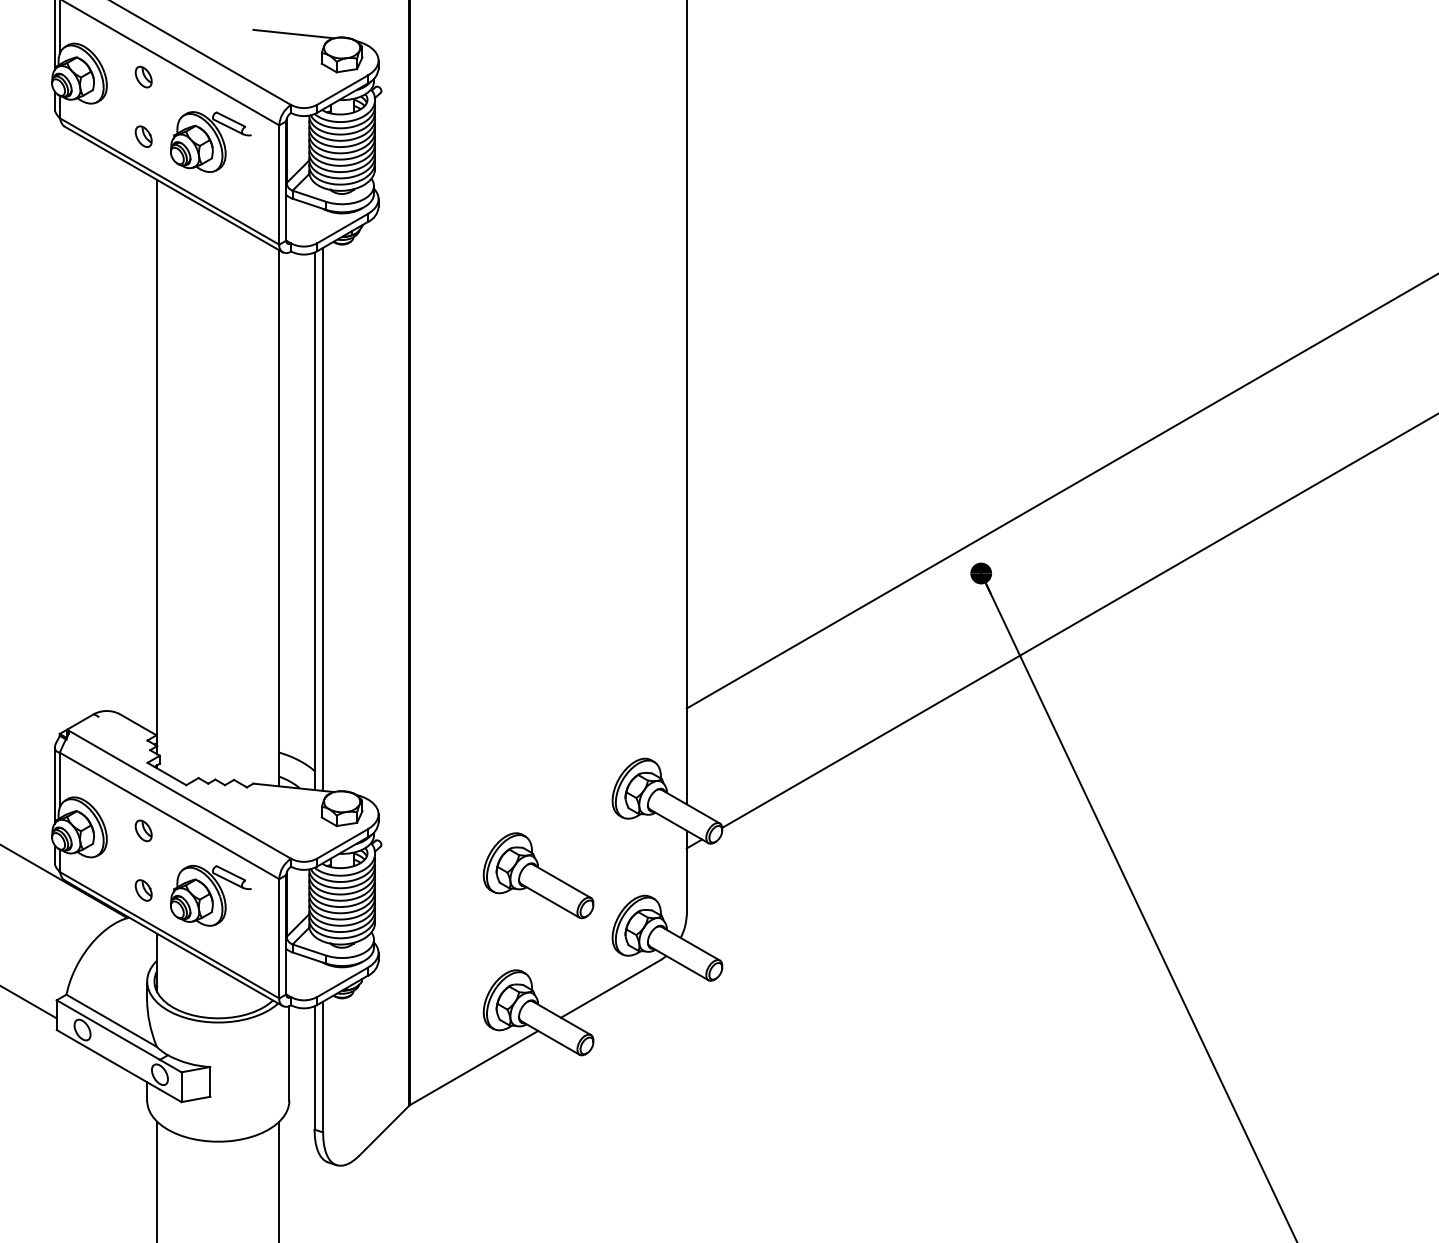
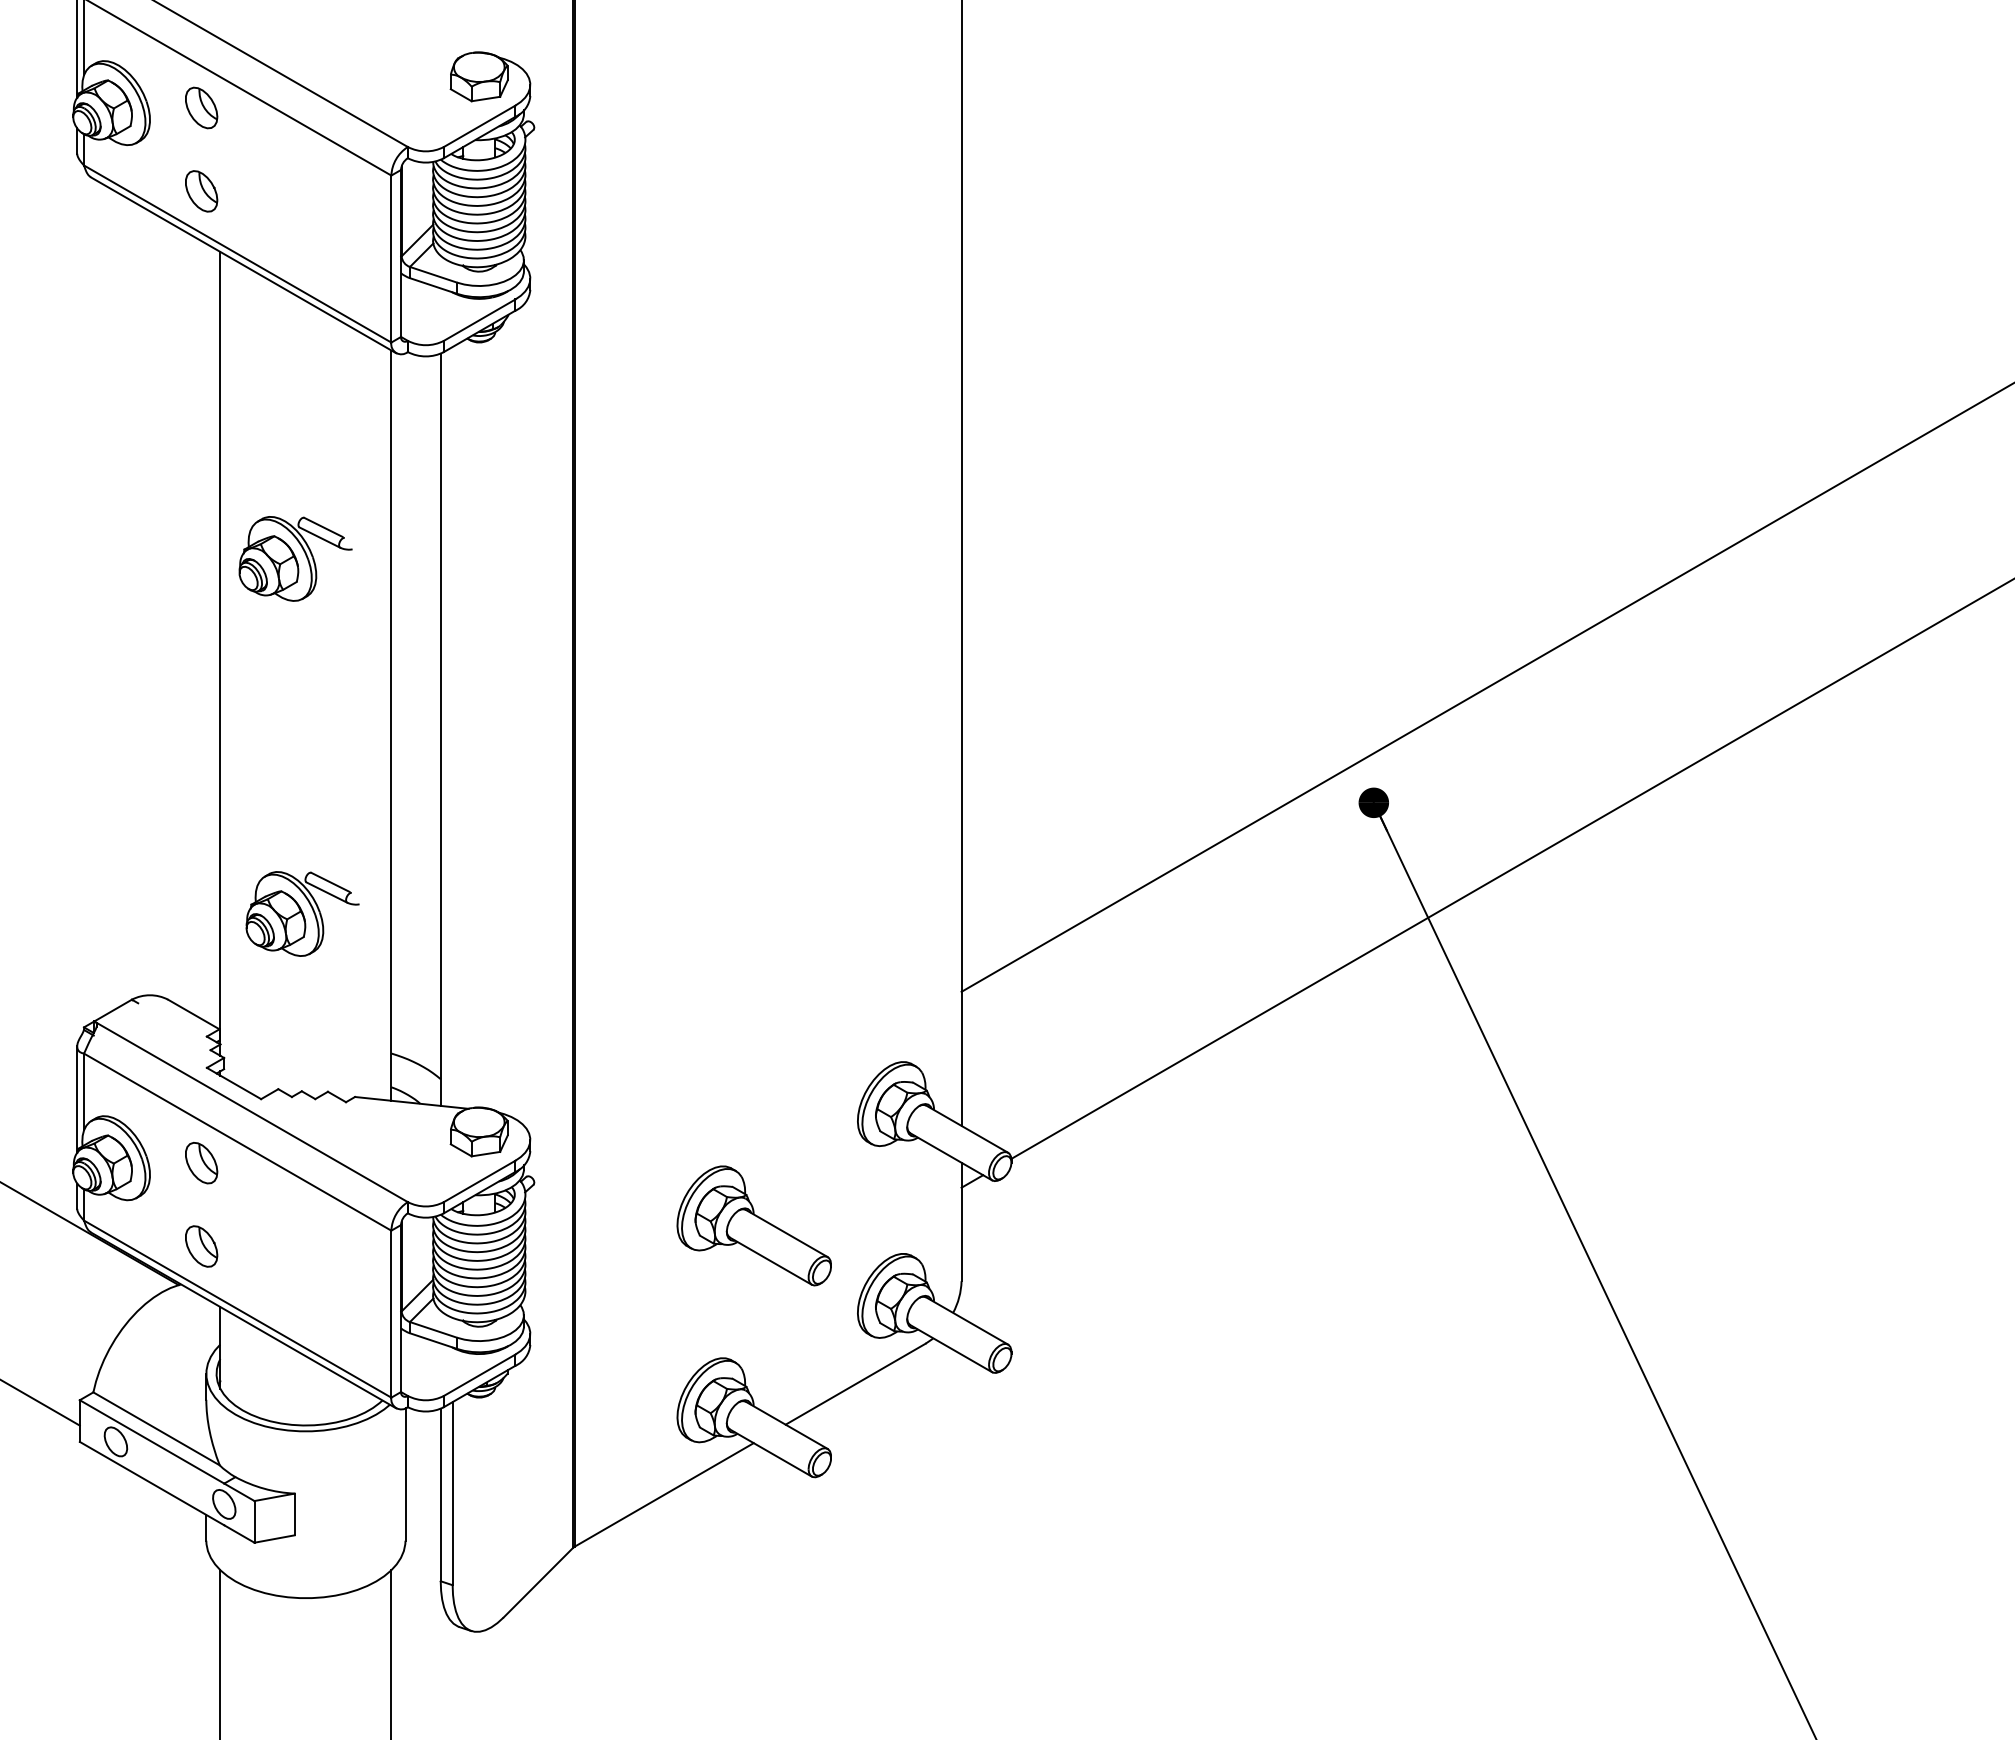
line: (293, 33) -> (411, 47), removed
part: (143, 76) -> (201, 107), size x1.4
part: (143, 136) -> (201, 191), size x1.4
part: (210, 141) -> (295, 558), moved
line: (323, 519) -> (452, 727), removed
part: (143, 830) -> (201, 1162), size x1.4
part: (143, 890) -> (201, 1246), size x1.4
part: (210, 895) -> (302, 913), moved

